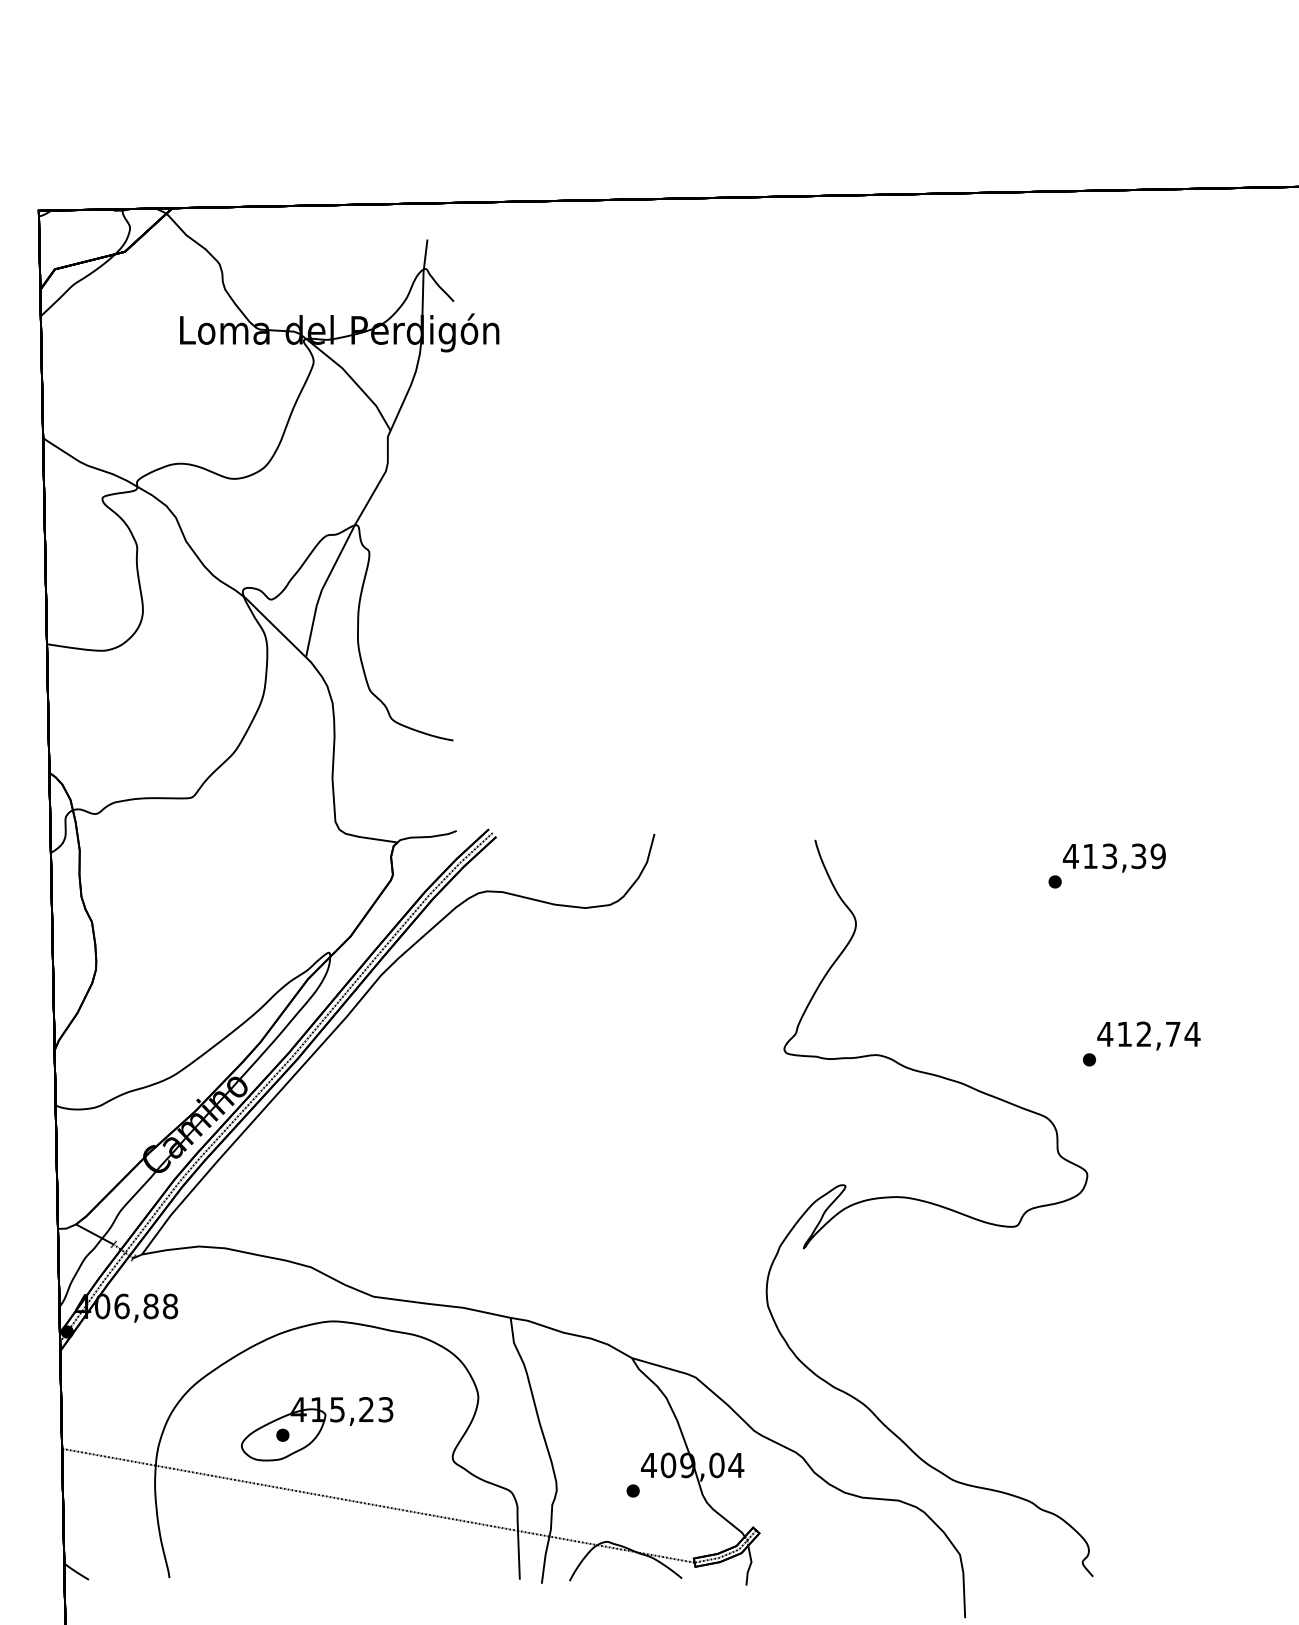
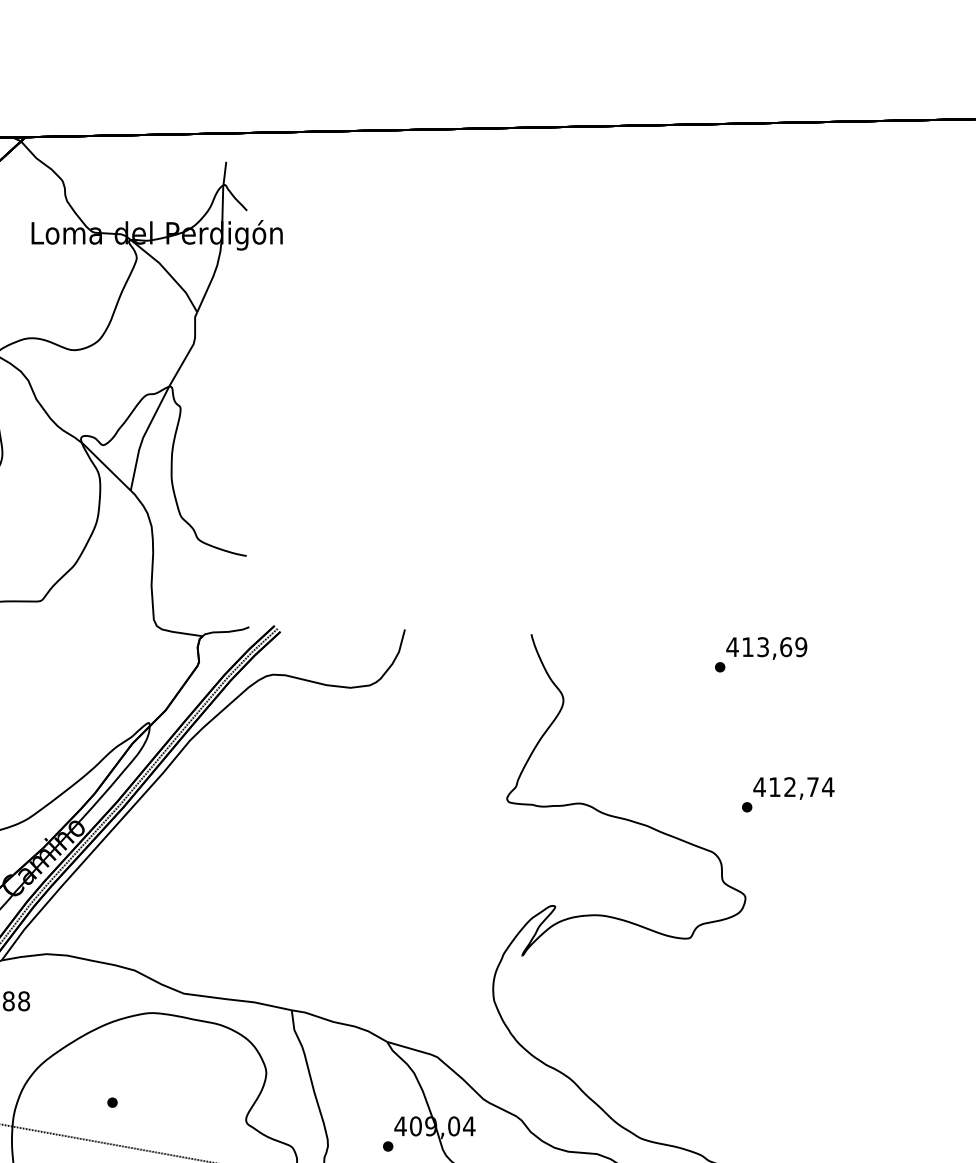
text: (1138, 856) -> (785, 647), 413,39 -> 413,69
part: (317, 1429) -> (139, 1098), removed

